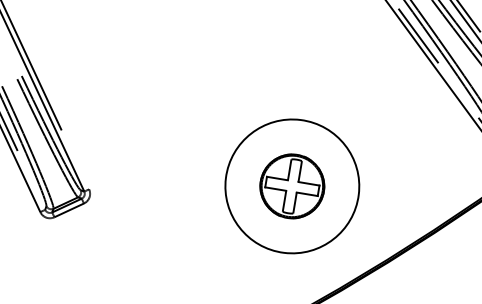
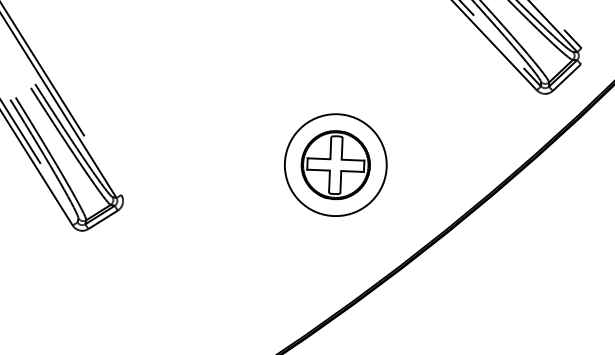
circle: (292, 186) -> (335, 165), size x0.71

